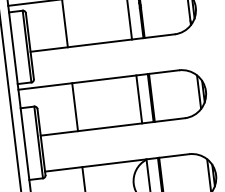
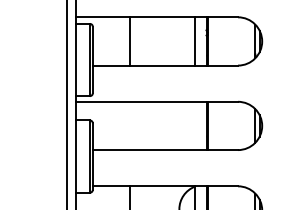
line: (139, 98) -> (195, 125), removed
line: (75, 106) -> (130, 125), removed

